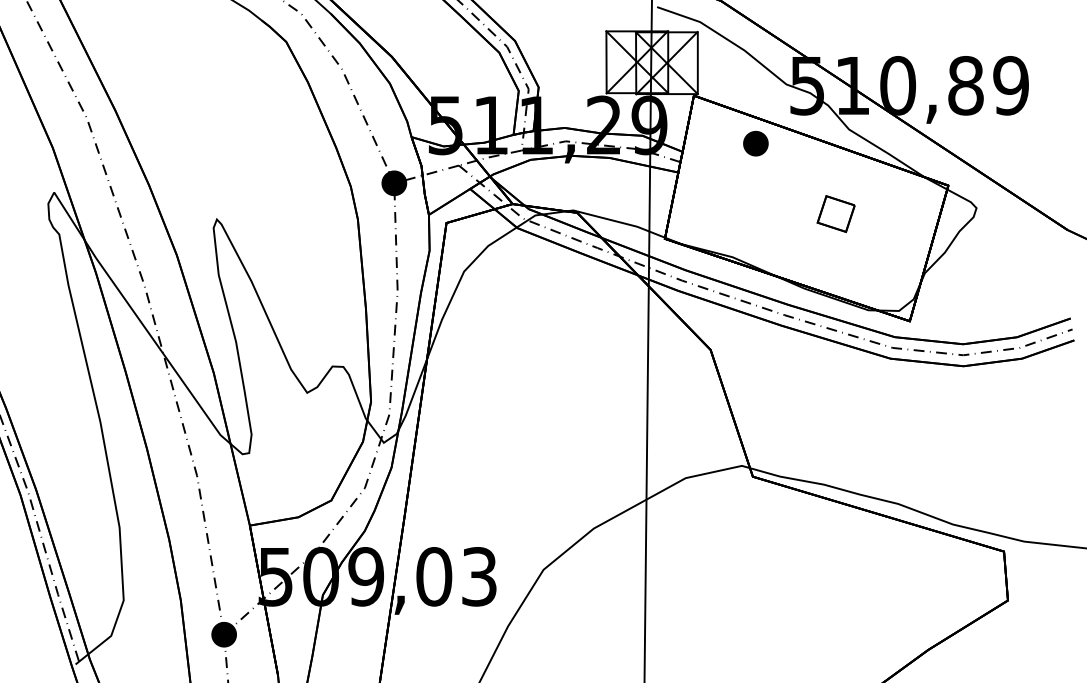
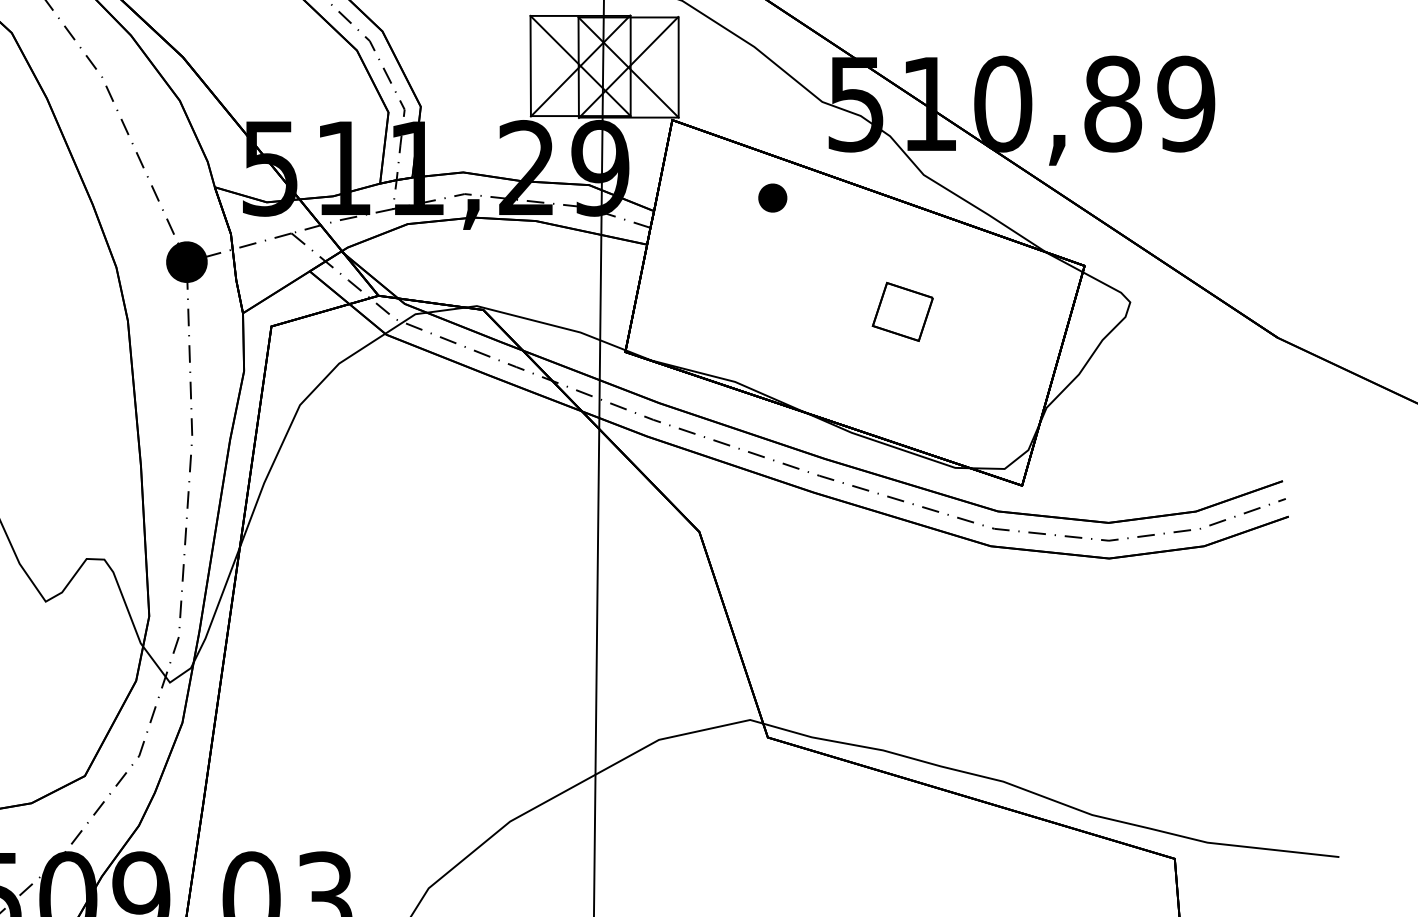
part: (755, 143) -> (772, 197), size x0.7

